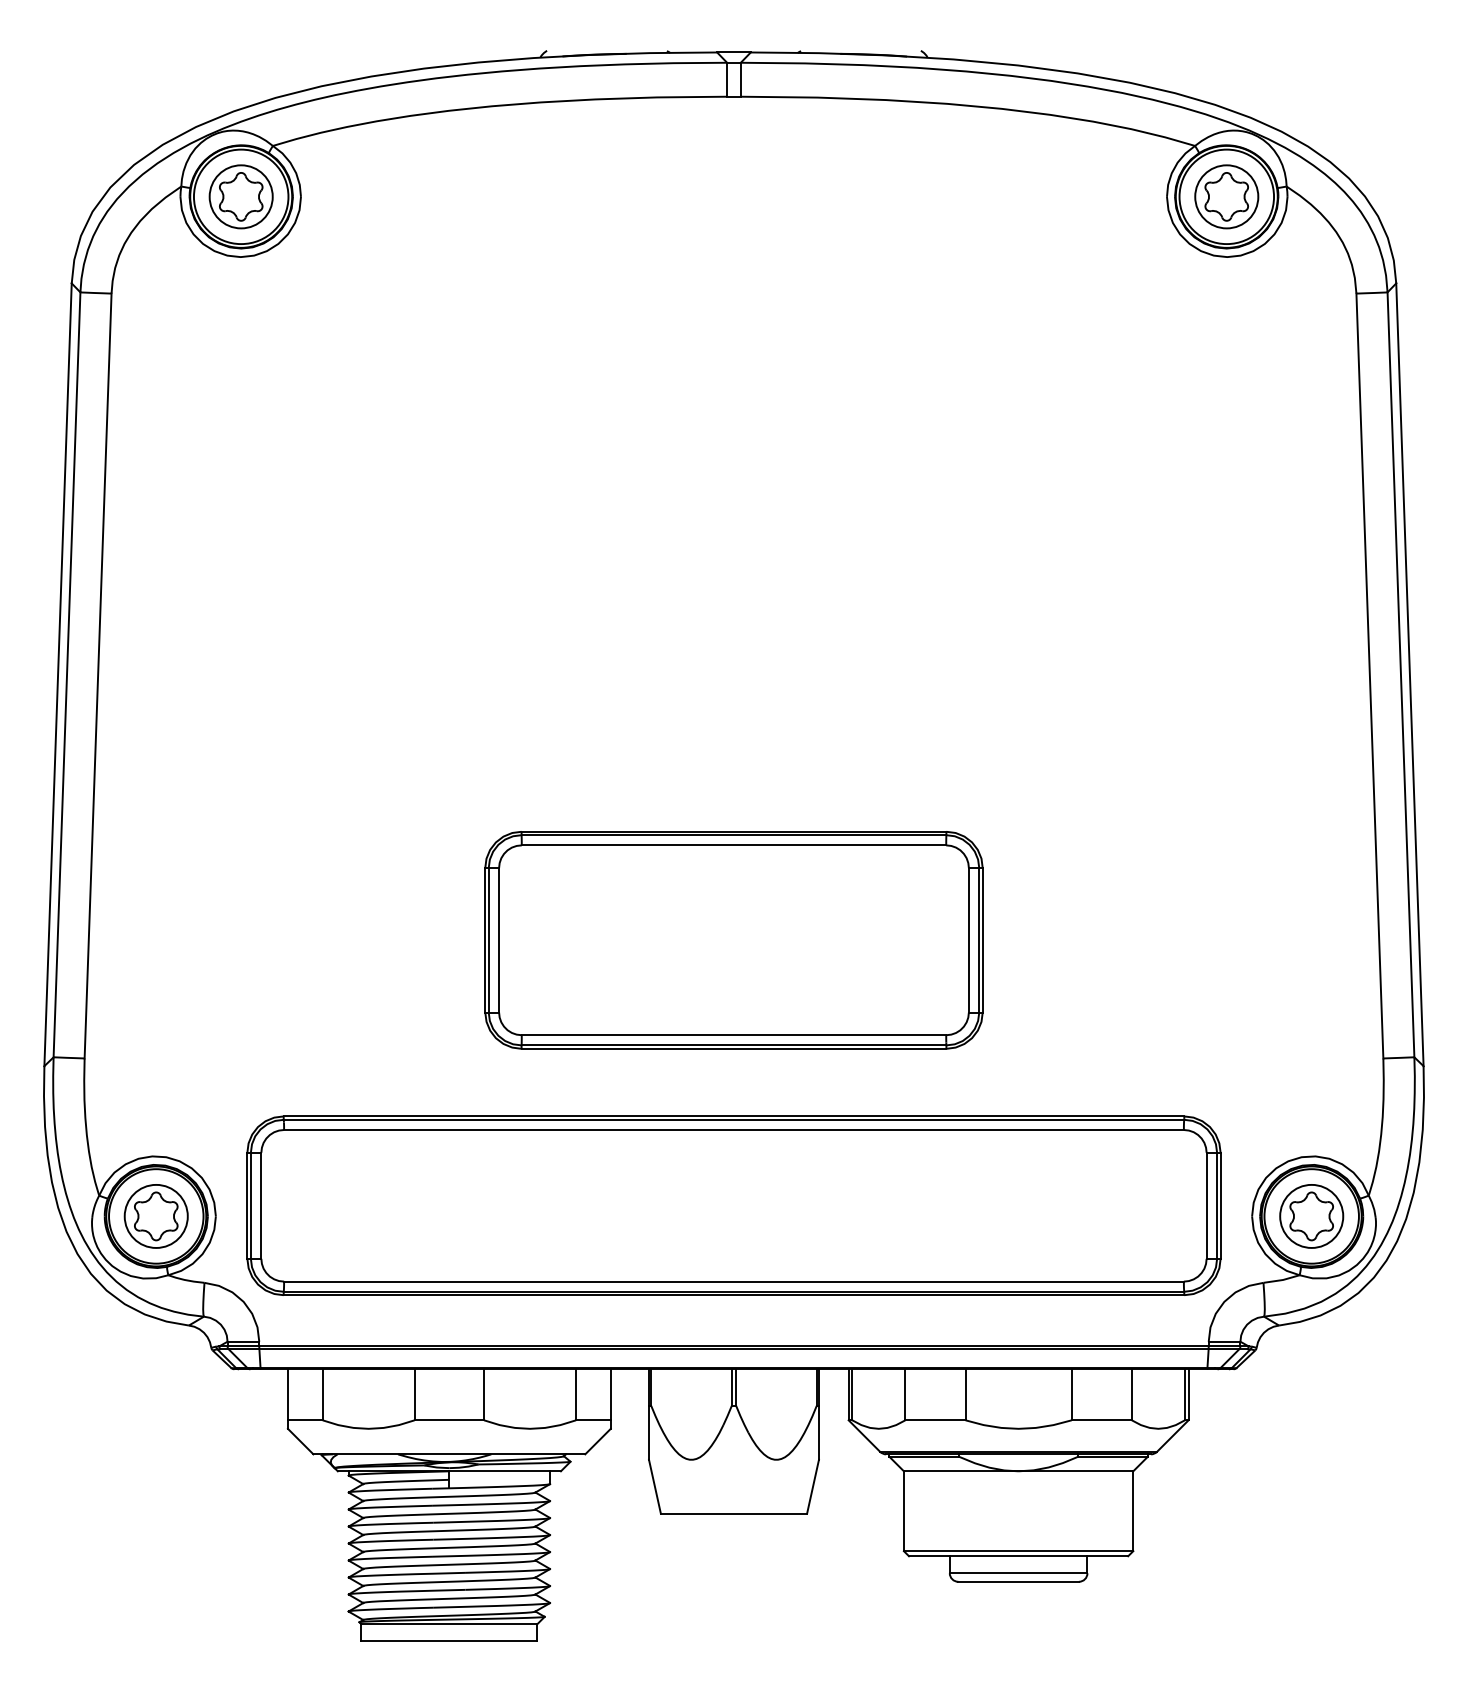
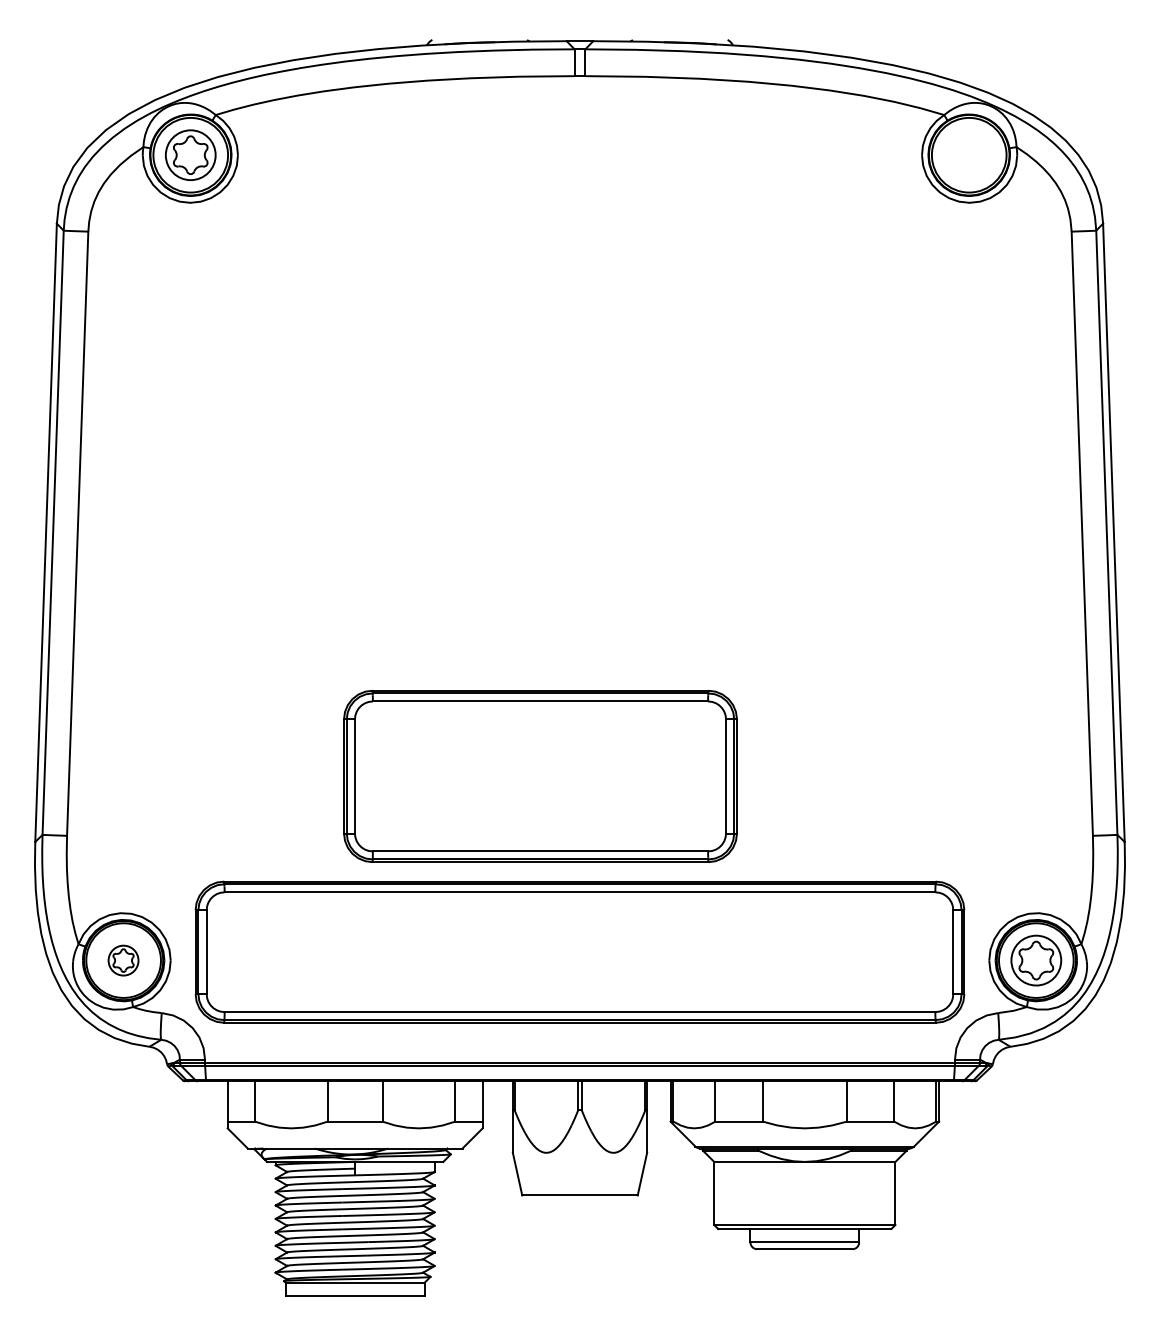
part: (1226, 196) -> (969, 154), removed
part: (733, 940) -> (540, 776), moved
part: (155, 1216) -> (123, 960), size x0.6

